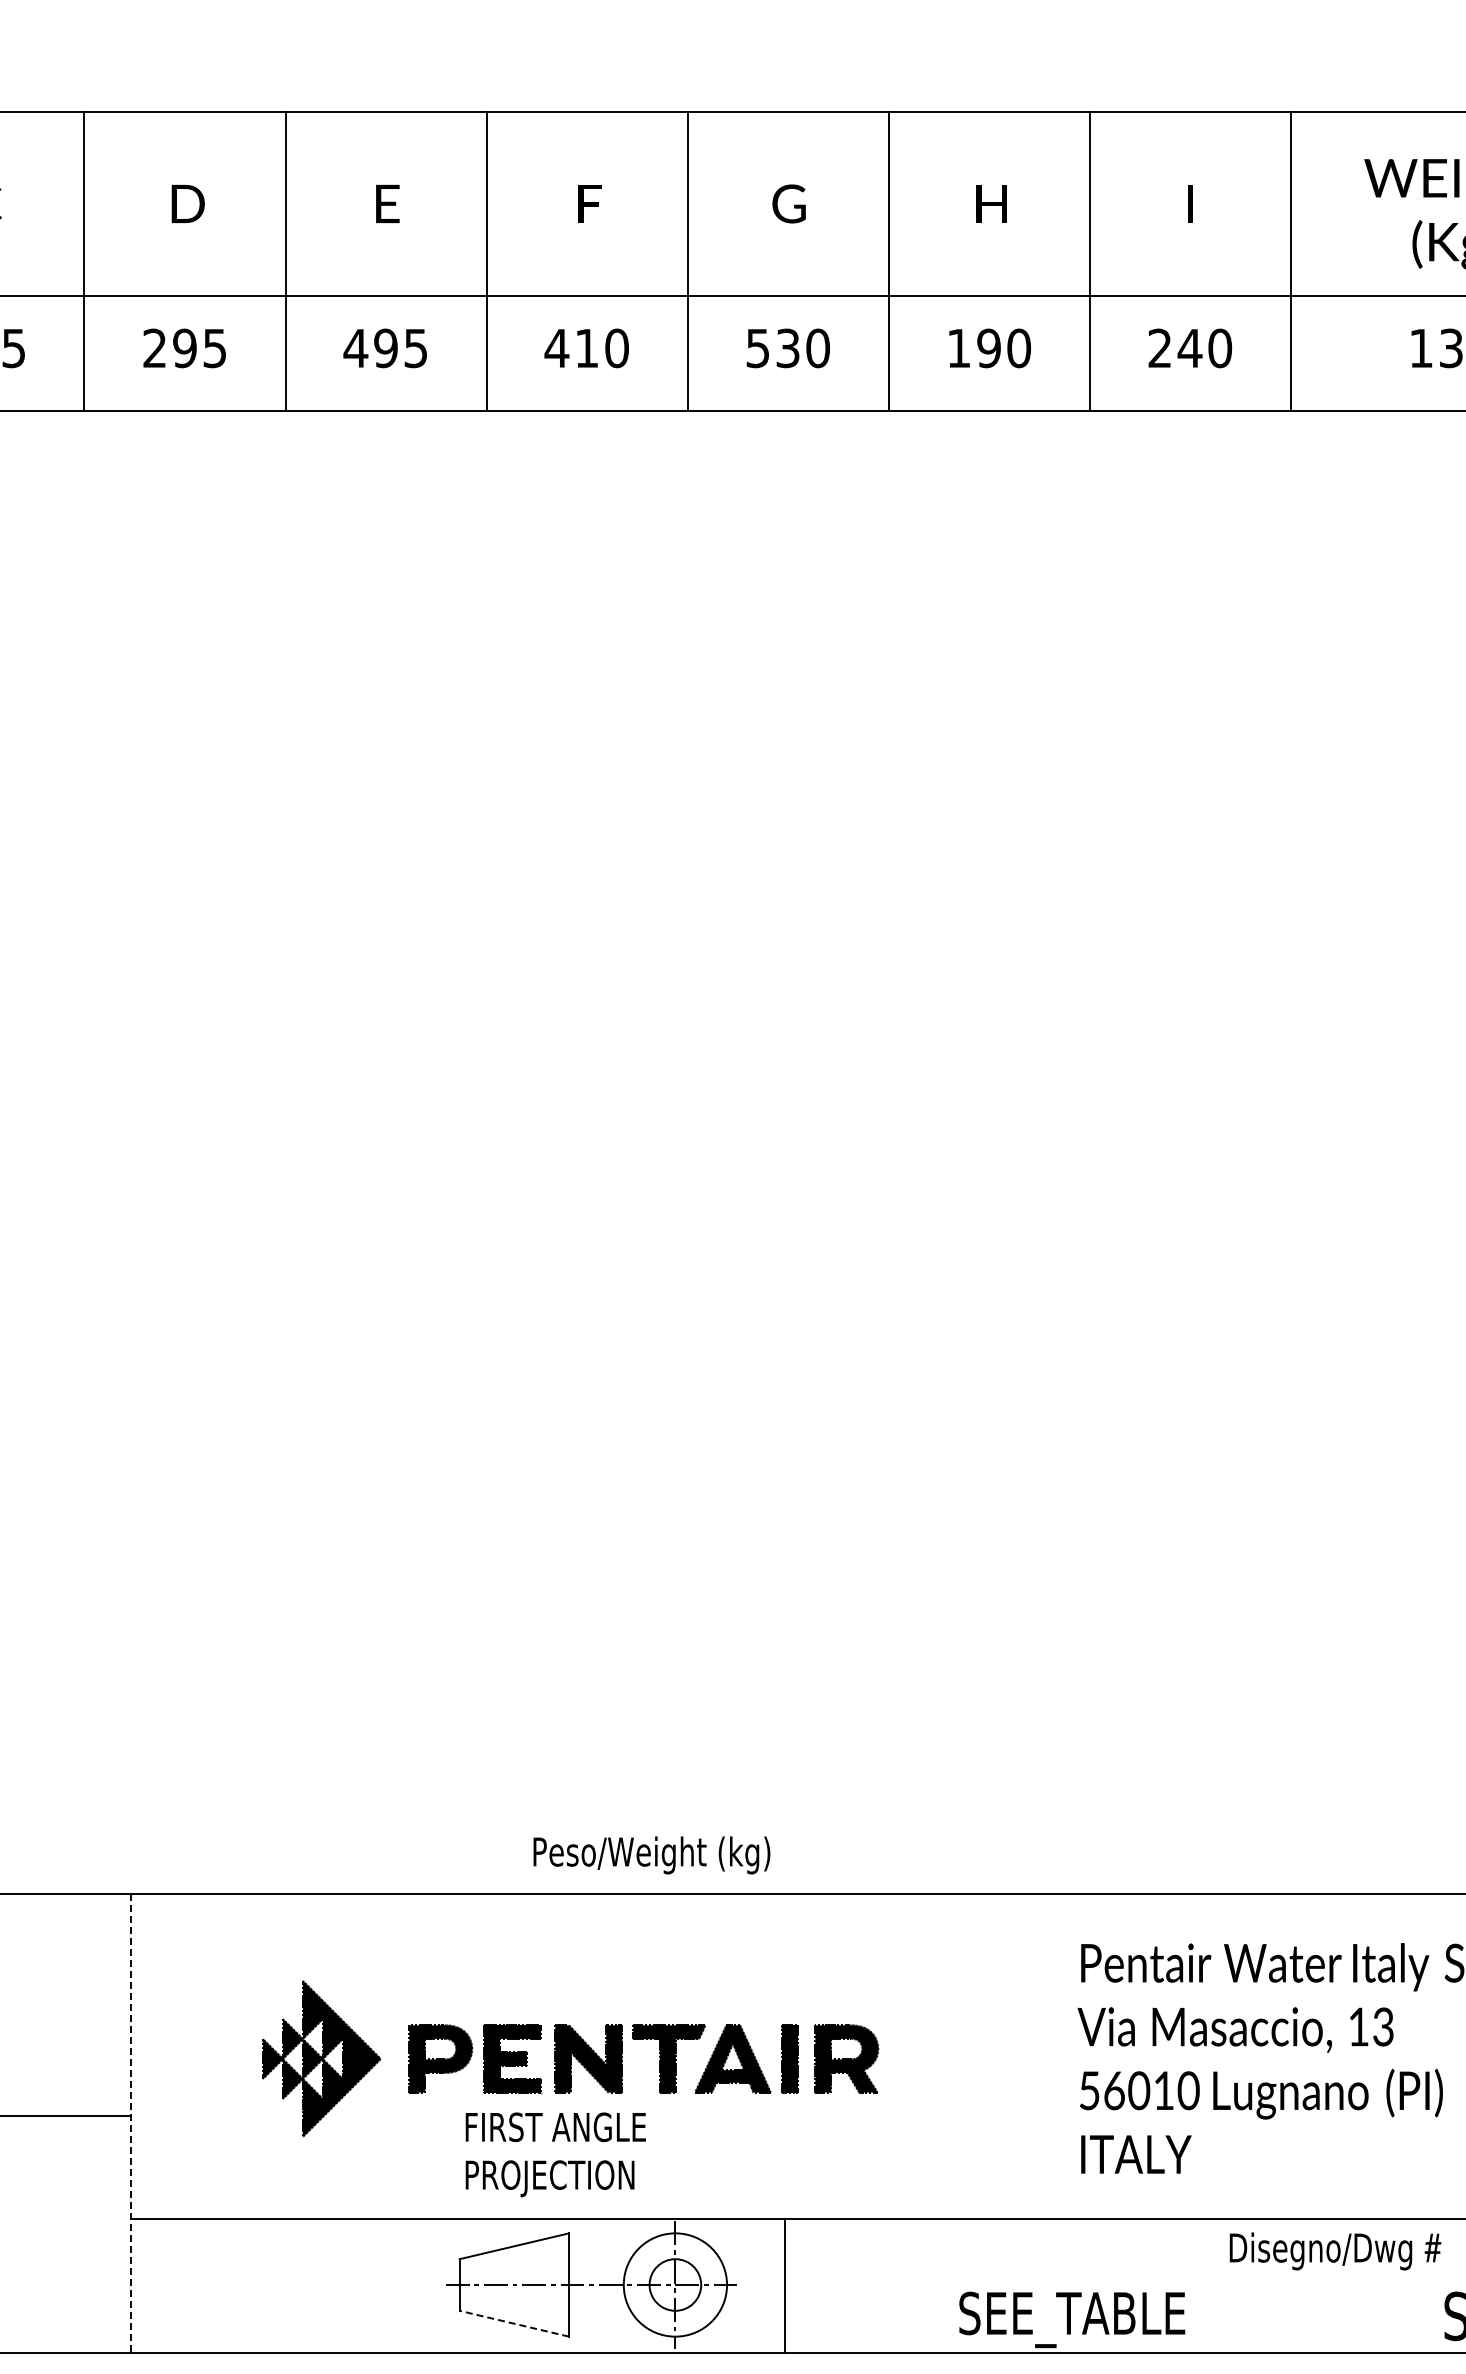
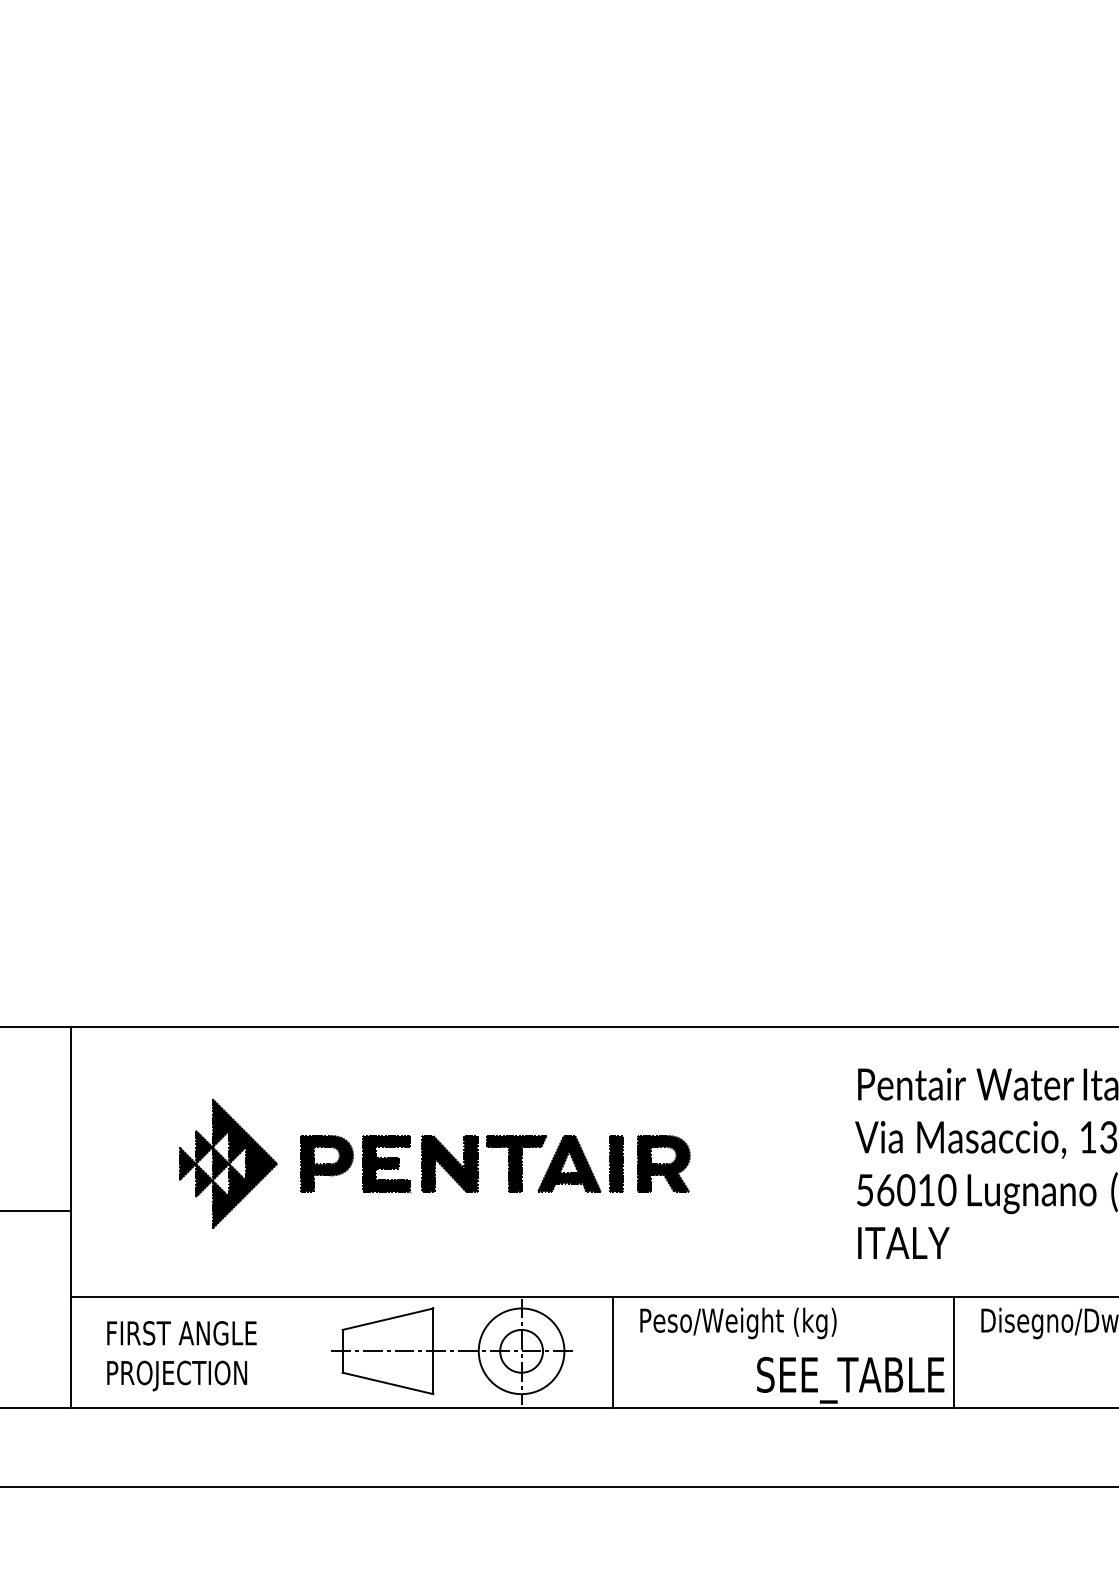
text: (651, 1855) -> (738, 1323), moved
line: (131, 2123) -> (70, 1217), dashed -> solid
text: (555, 2154) -> (181, 1355), moved
line: (1196, 2286) -> (953, 1352), added
line: (513, 2323) -> (387, 1383), dashed -> solid

